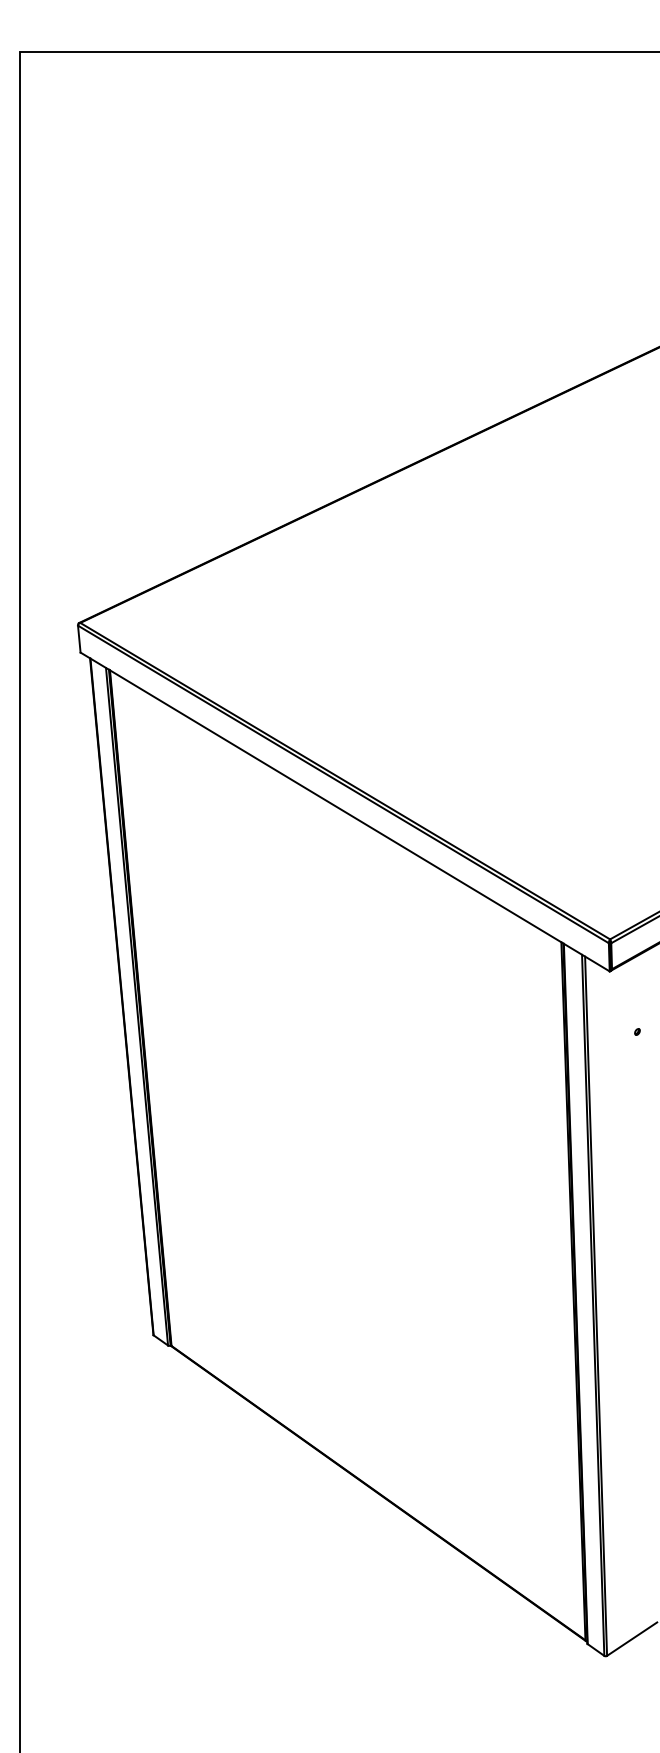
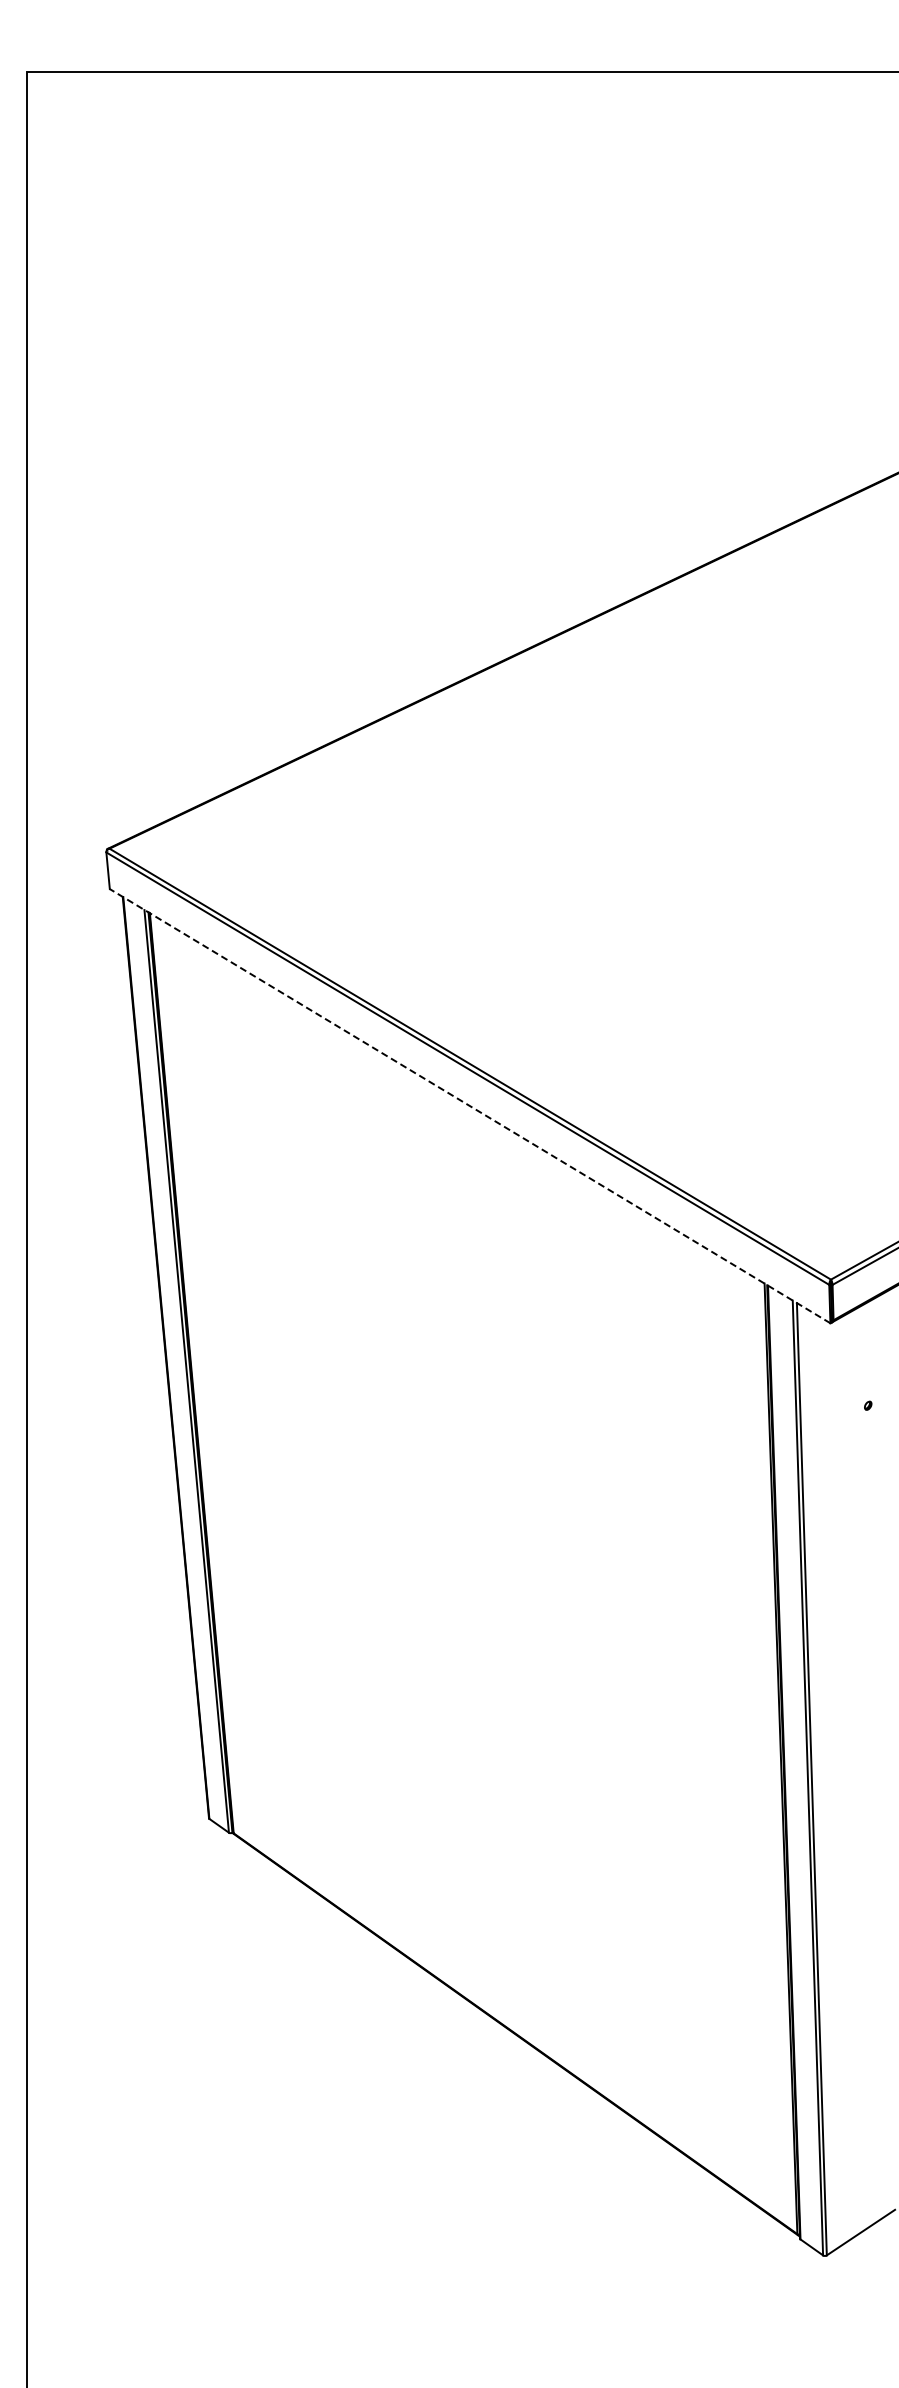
line: (345, 812) -> (470, 1106), solid -> dashed

